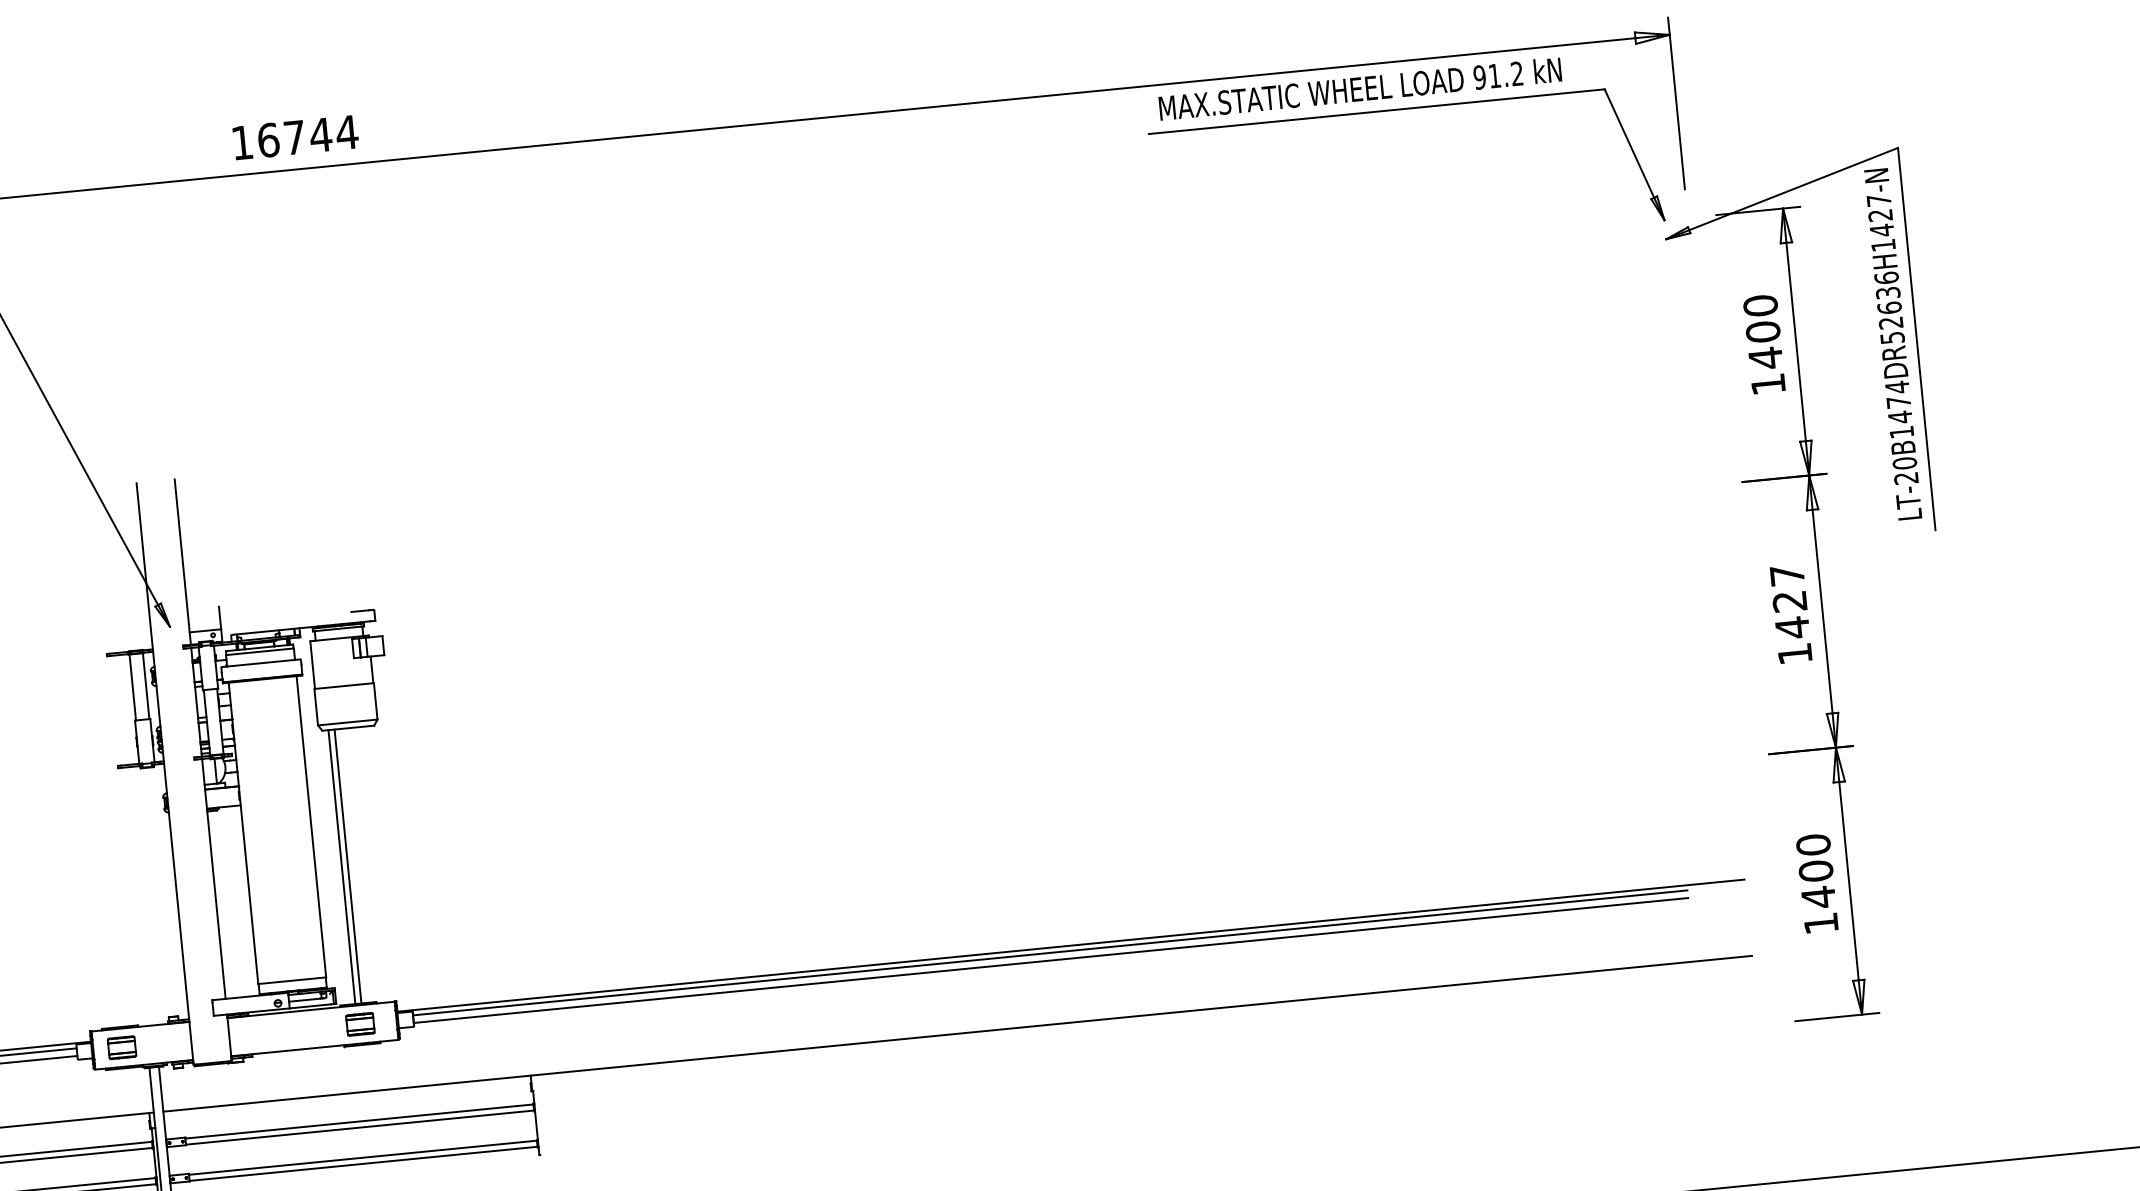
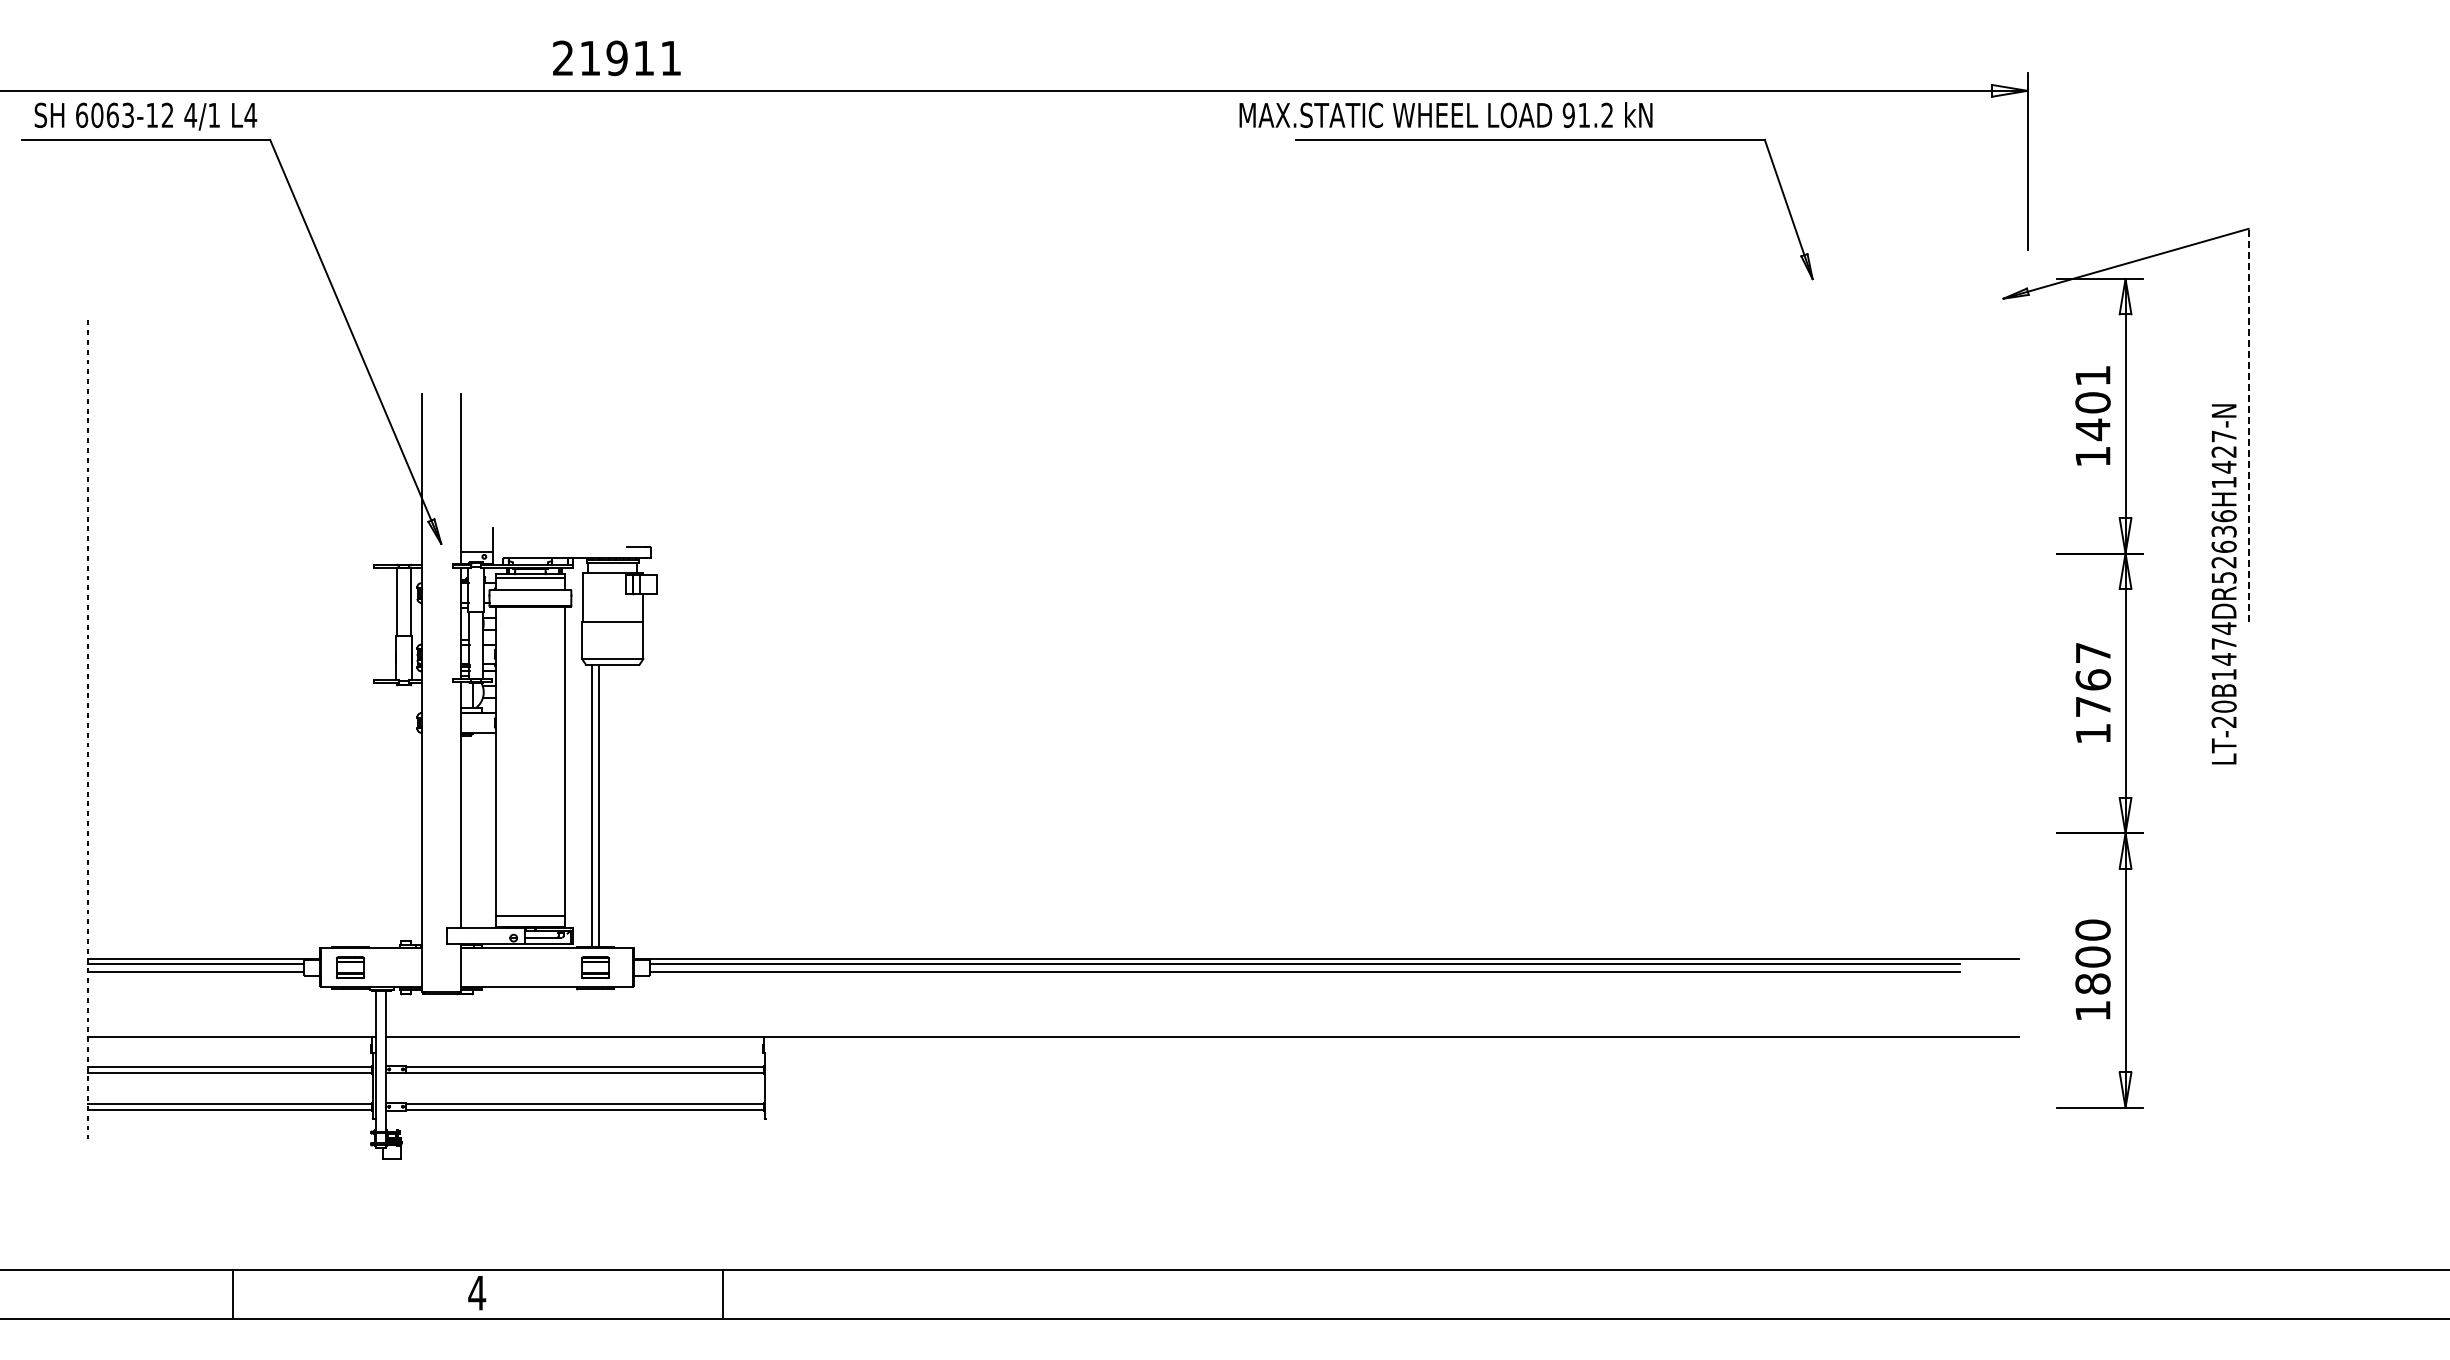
text: (1359, 88) -> (1445, 114), moved
part: (1400, 110) -> (1554, 140), moved
text: (295, 137) -> (617, 58), 16744 -> 21911
text: (1760, 305) -> (2092, 375), 1400 -> 1401
line: (1916, 338) -> (2248, 424), solid -> dashed
text: (1892, 344) -> (2223, 584), moved
text: (1791, 614) -> (2093, 693), 1427 -> 1767
text: (1818, 897) -> (2092, 984), 1400 -> 1800

